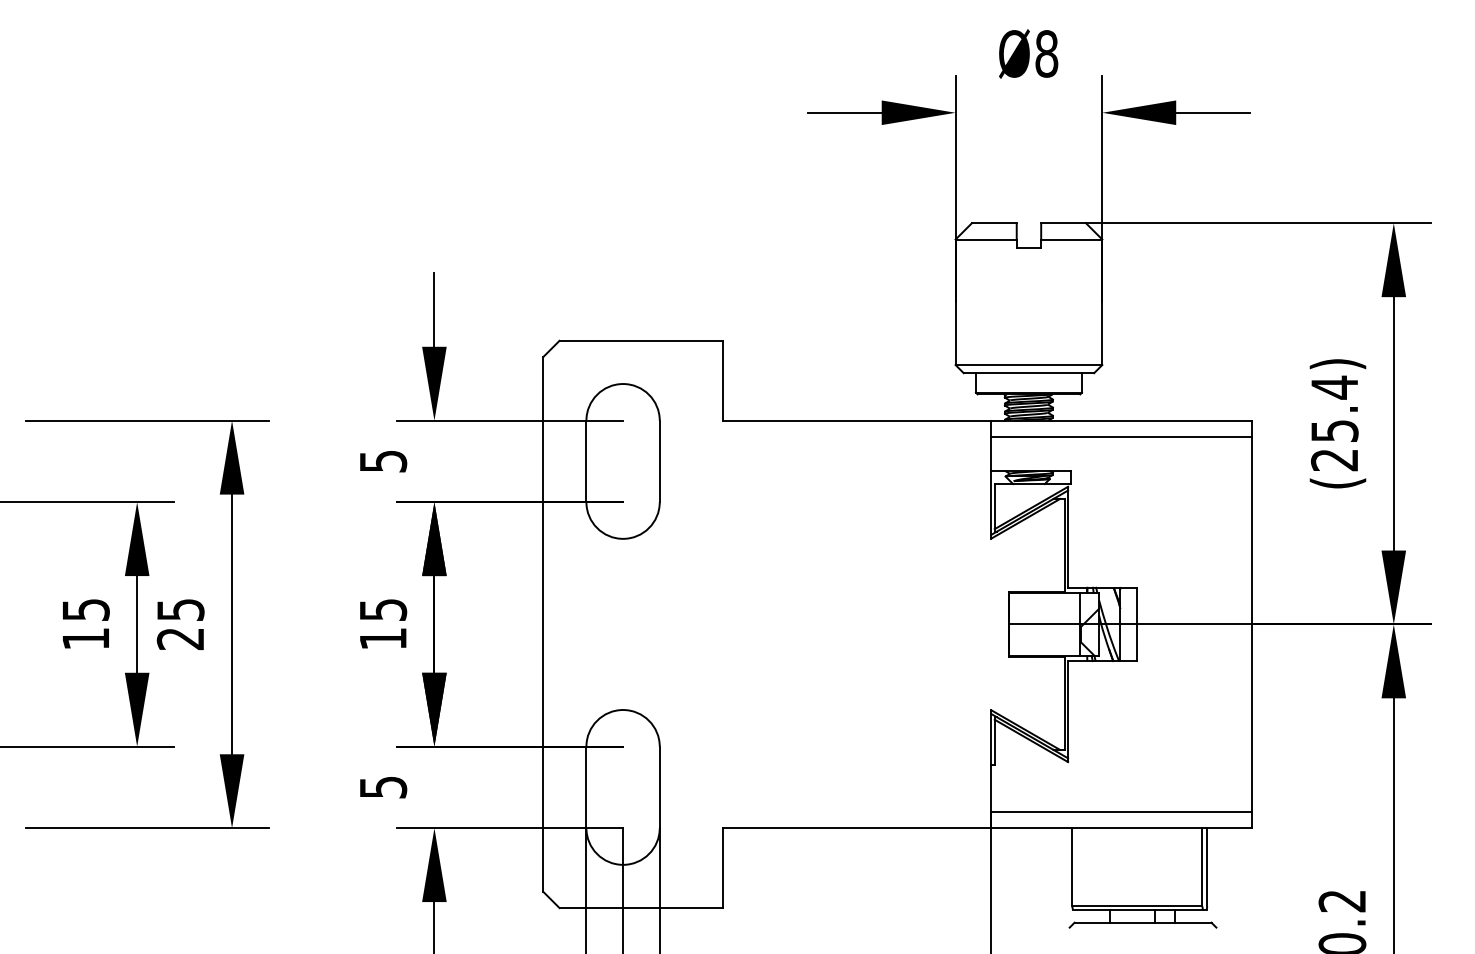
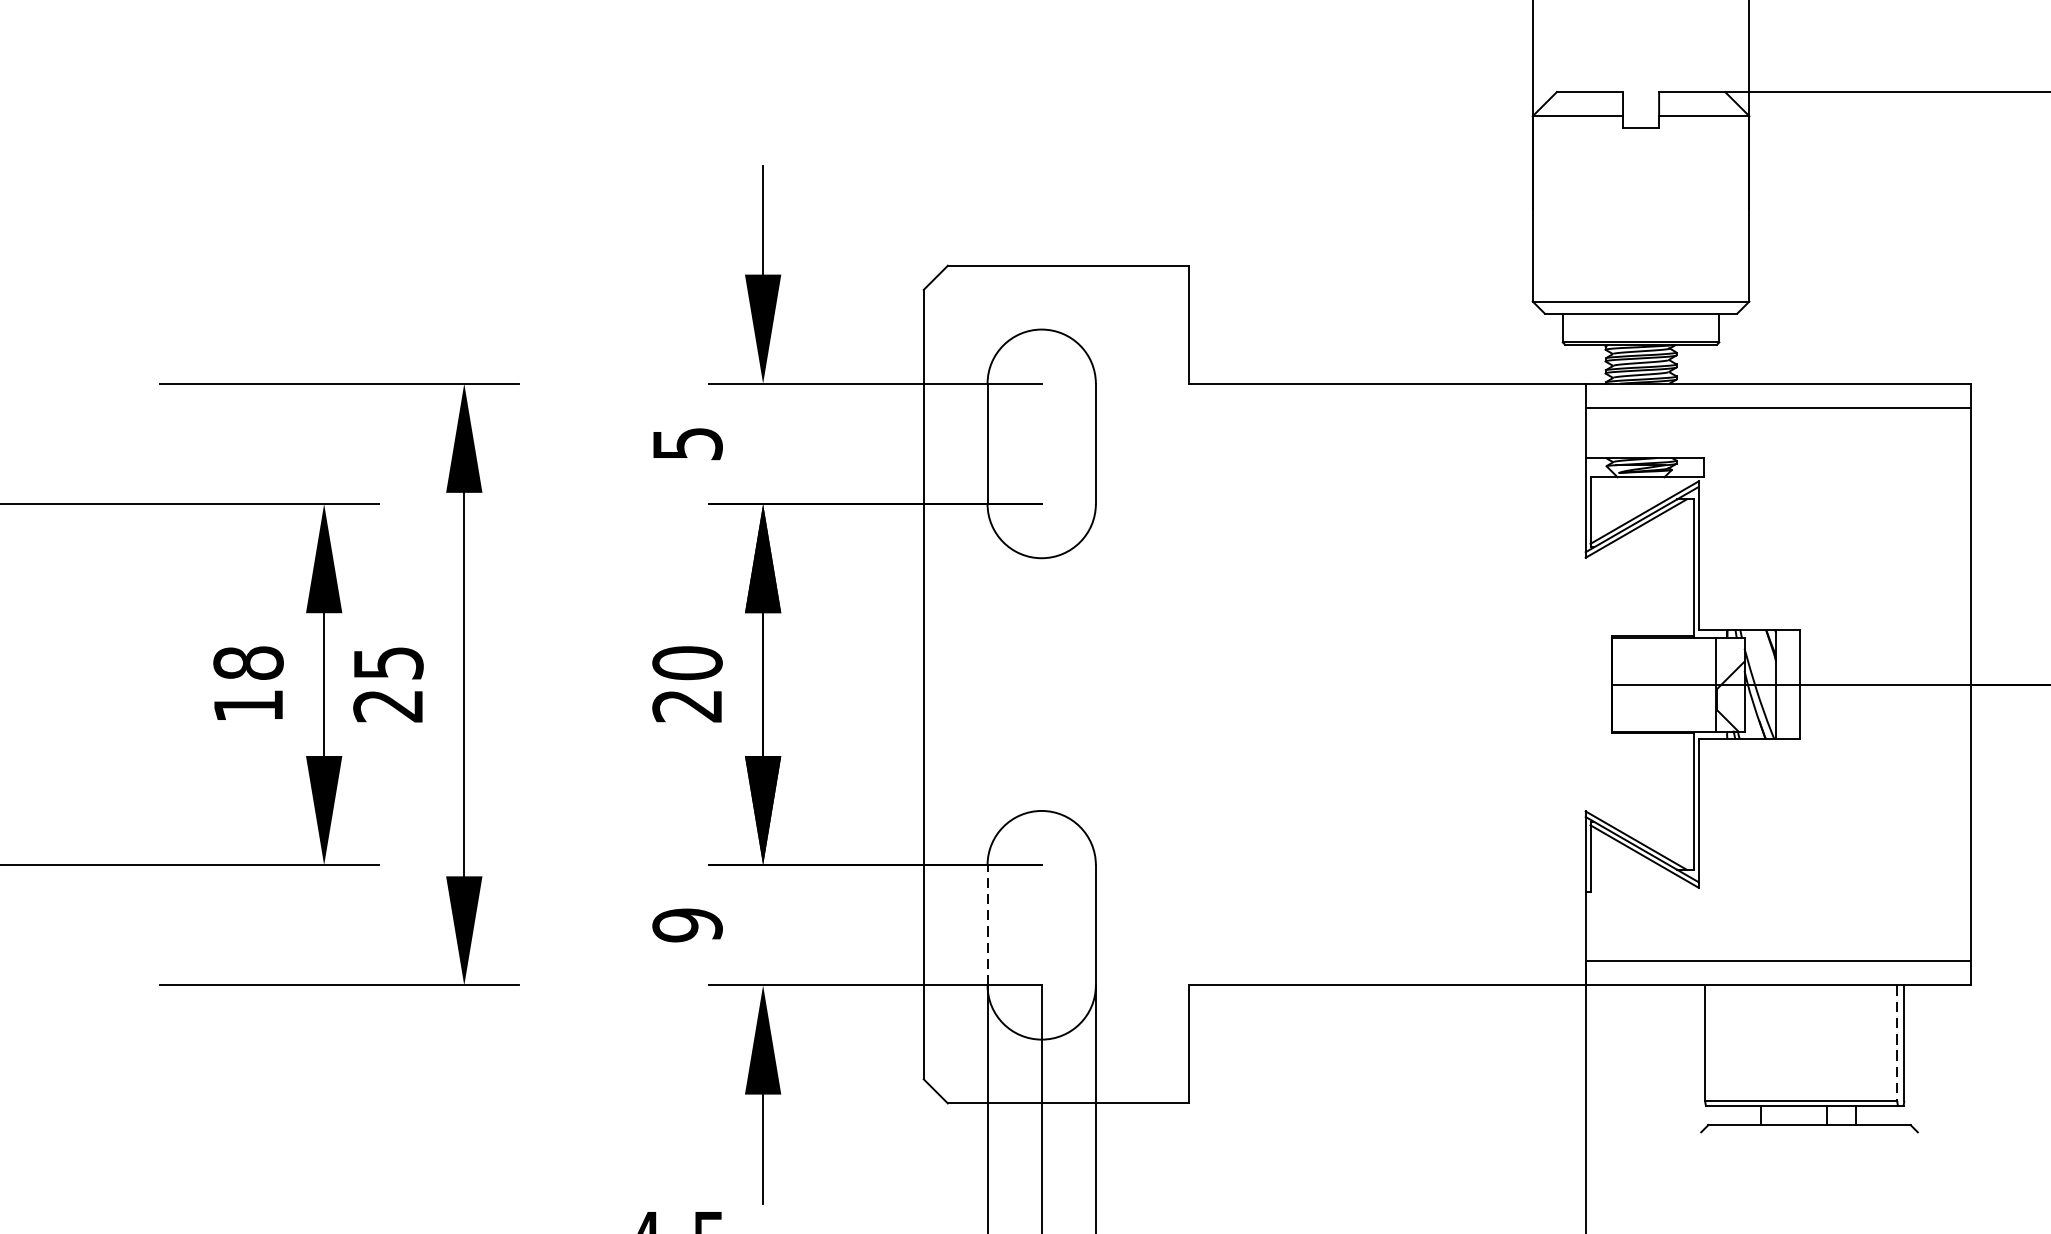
text: (85, 609) -> (247, 662), 15 -> 18
text: (383, 624) -> (687, 684), 15 -> 20
text: (382, 787) -> (686, 925), 5 -> 9
line: (586, 787) -> (987, 925), solid -> dashed
line: (1202, 867) -> (1897, 1043), solid -> dashed

